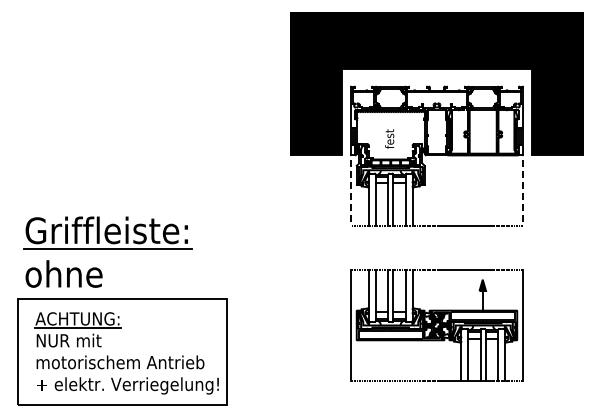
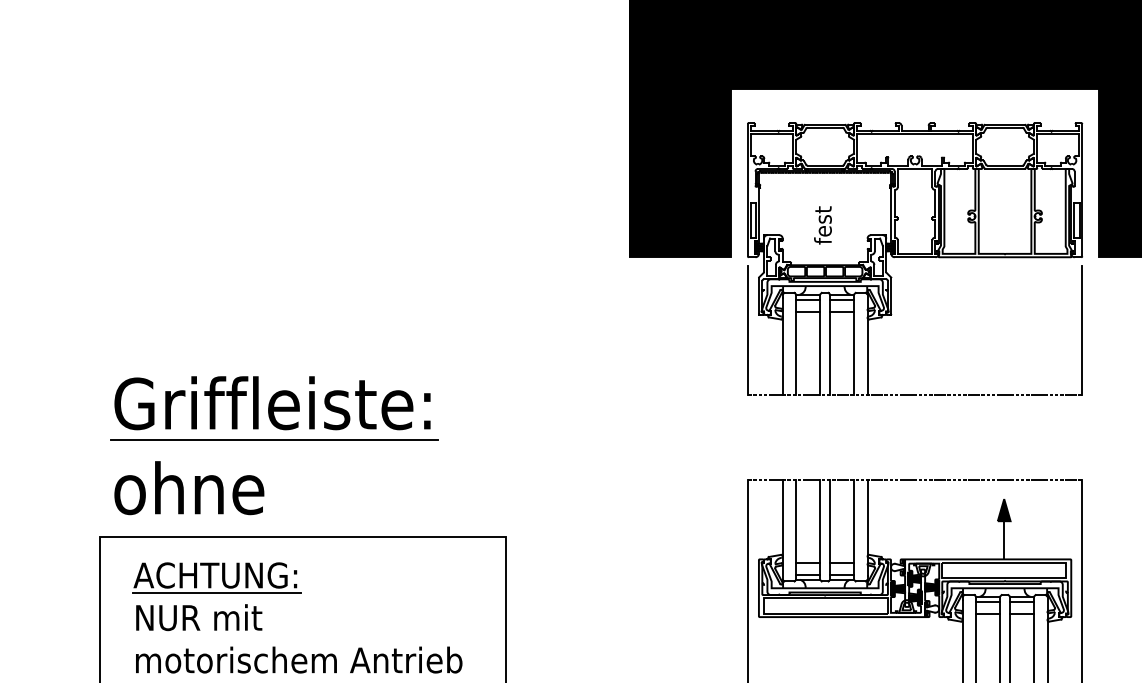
line: (351, 193) -> (748, 331), dashed -> solid
line: (522, 193) -> (1081, 331), dashed -> solid

